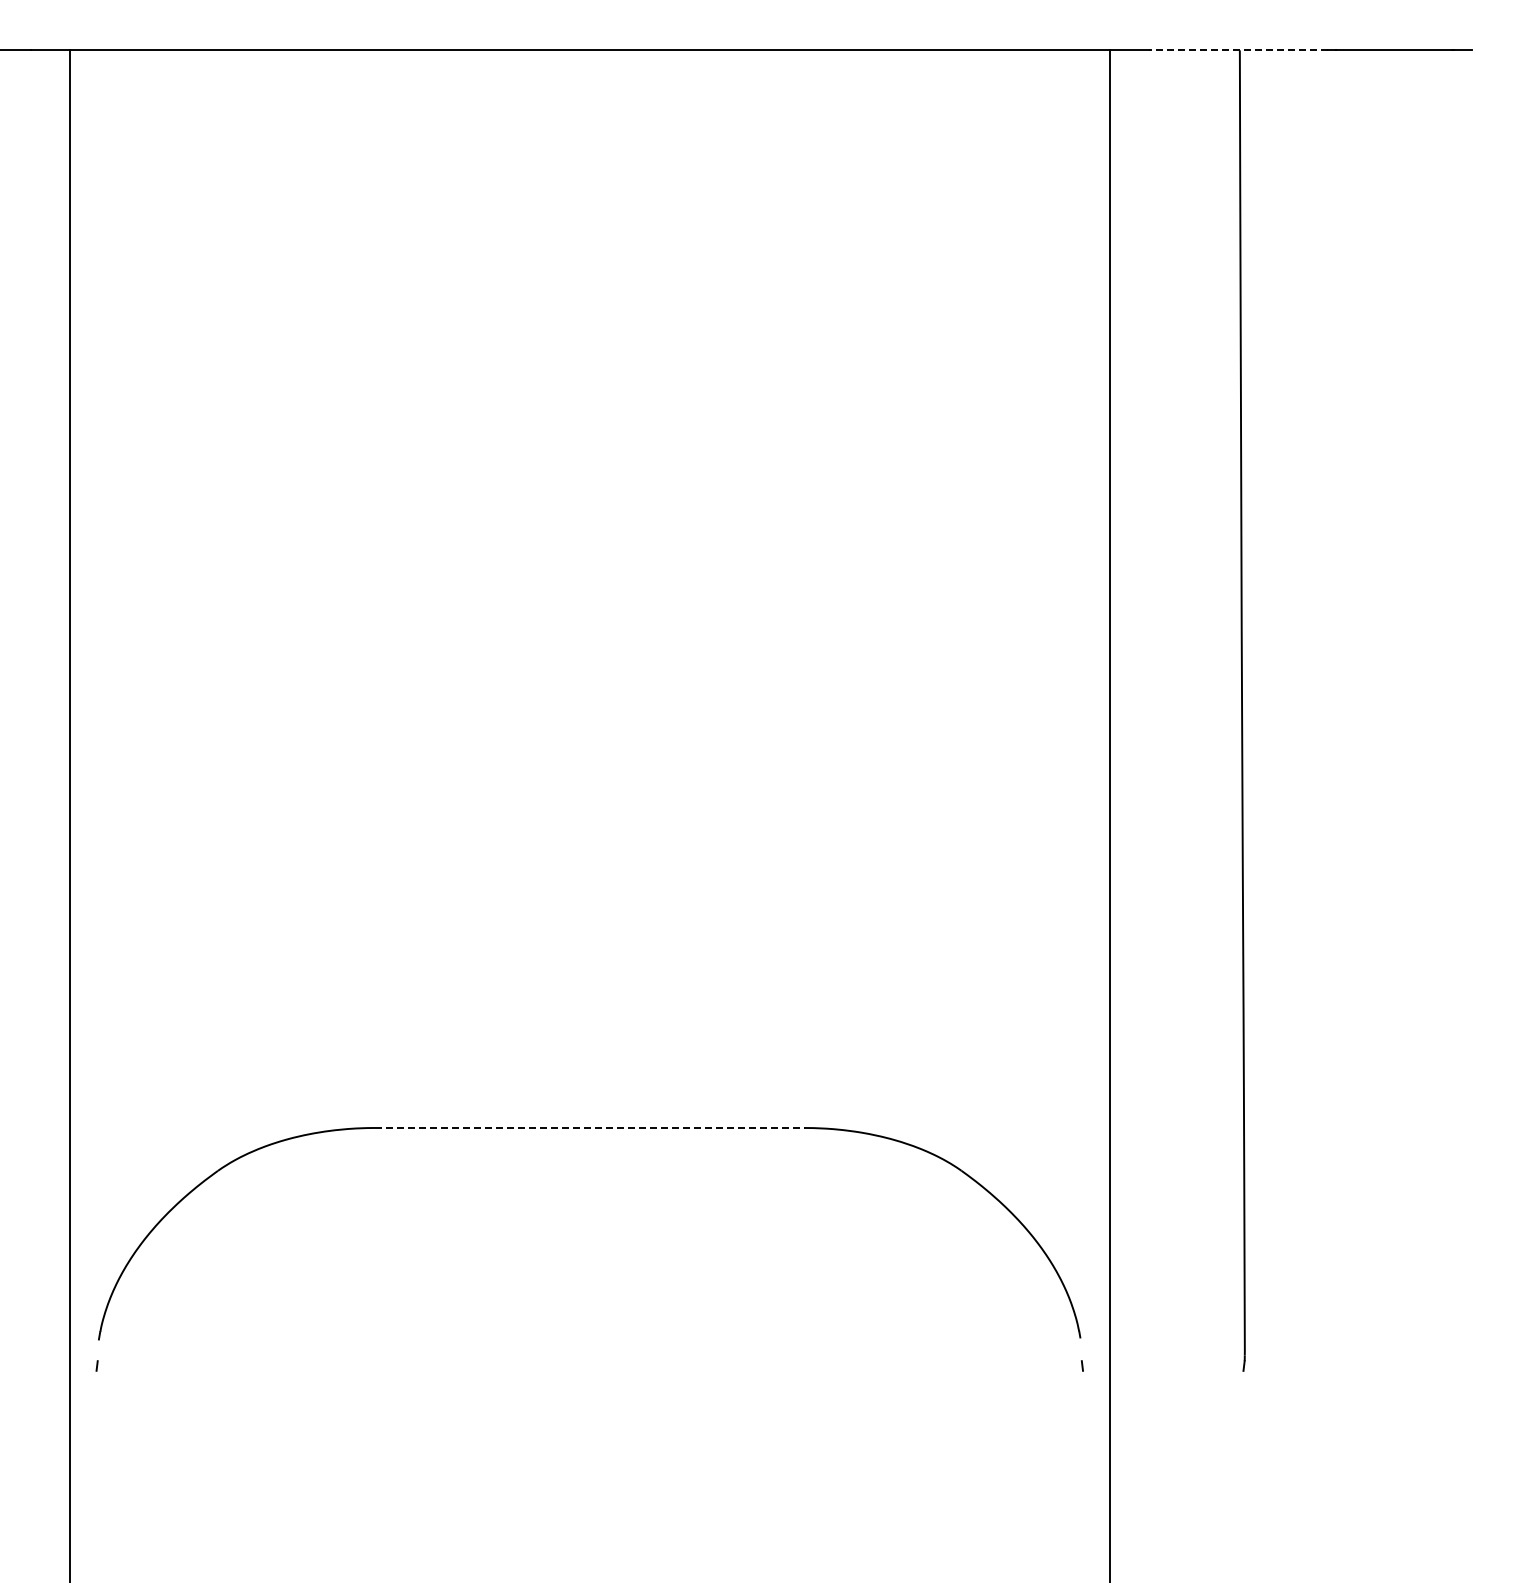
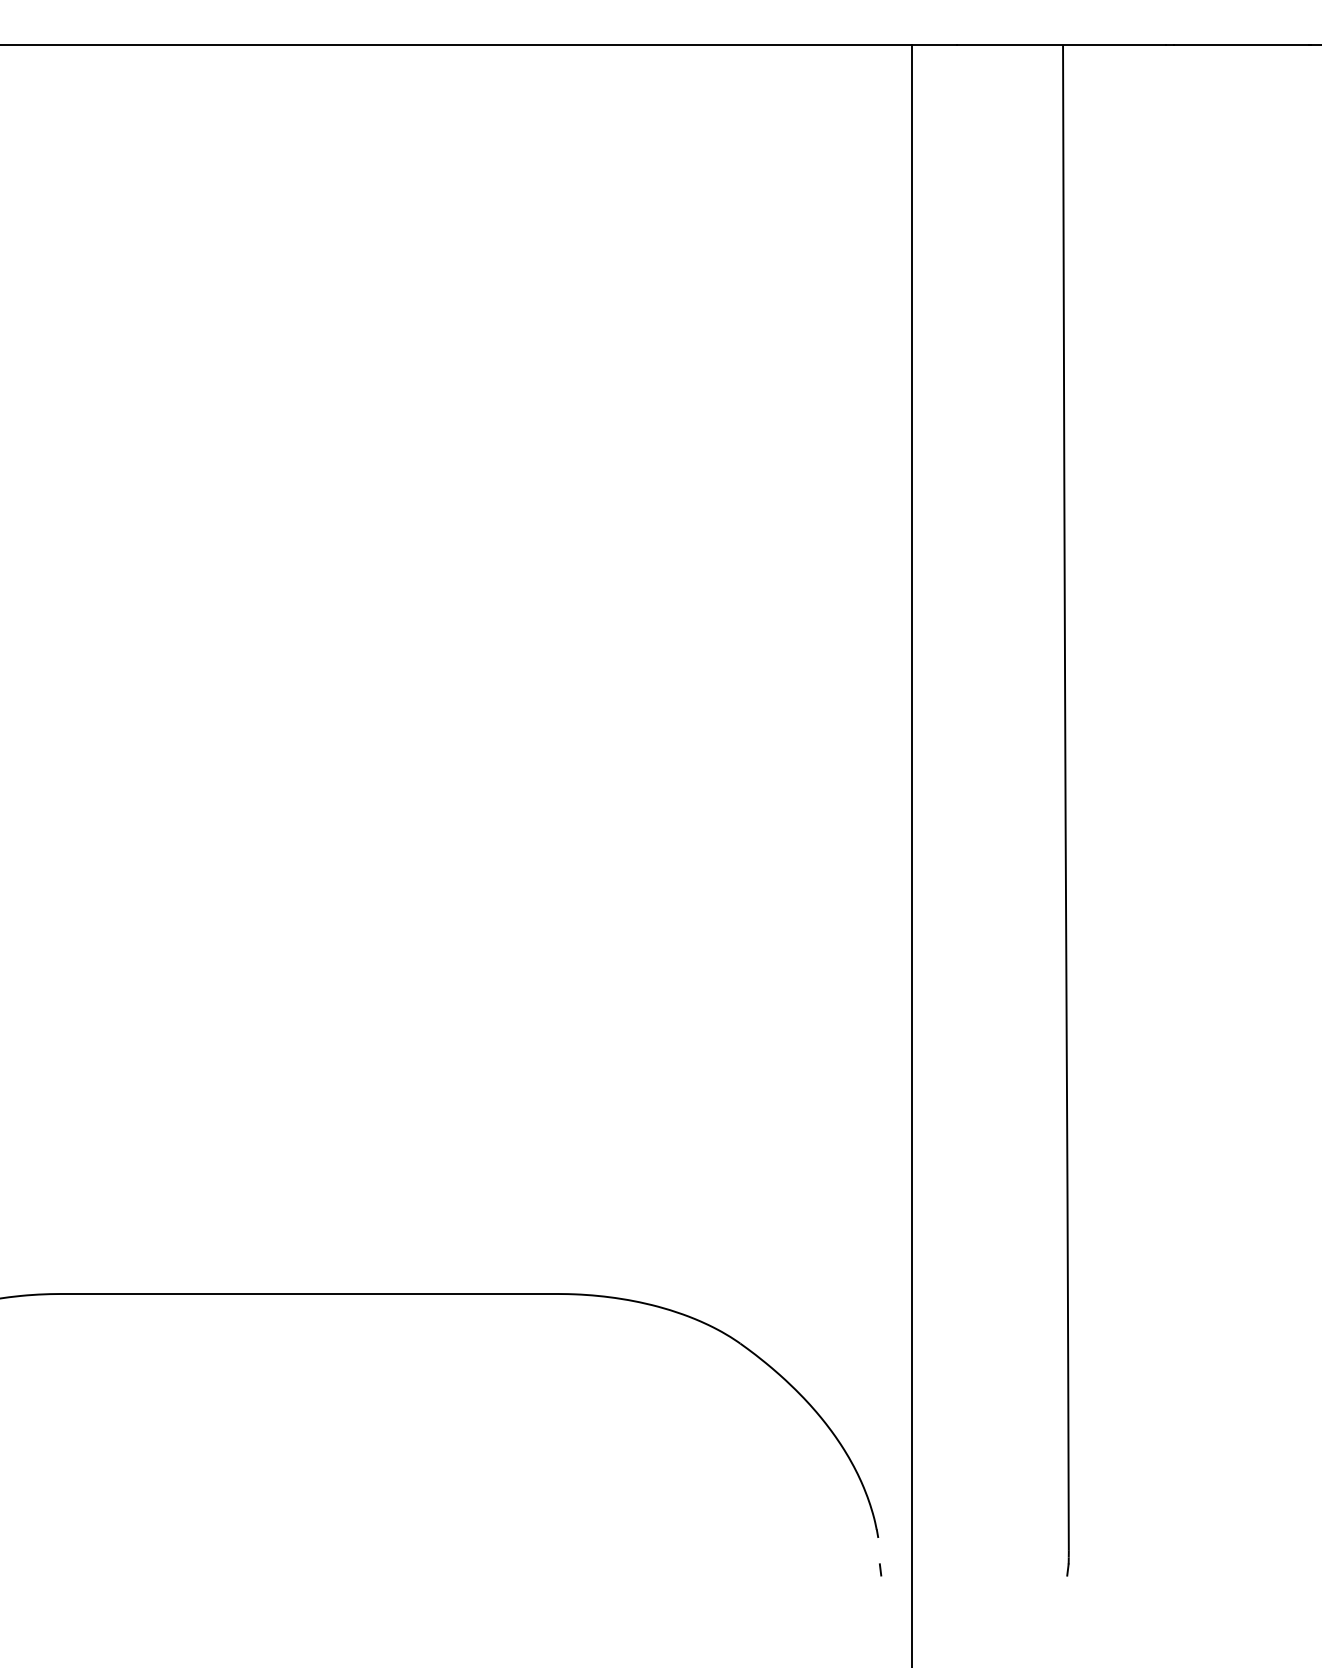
line: (1238, 50) -> (1061, 44), dashed -> solid
line: (589, 1127) -> (309, 1293), dashed -> solid

